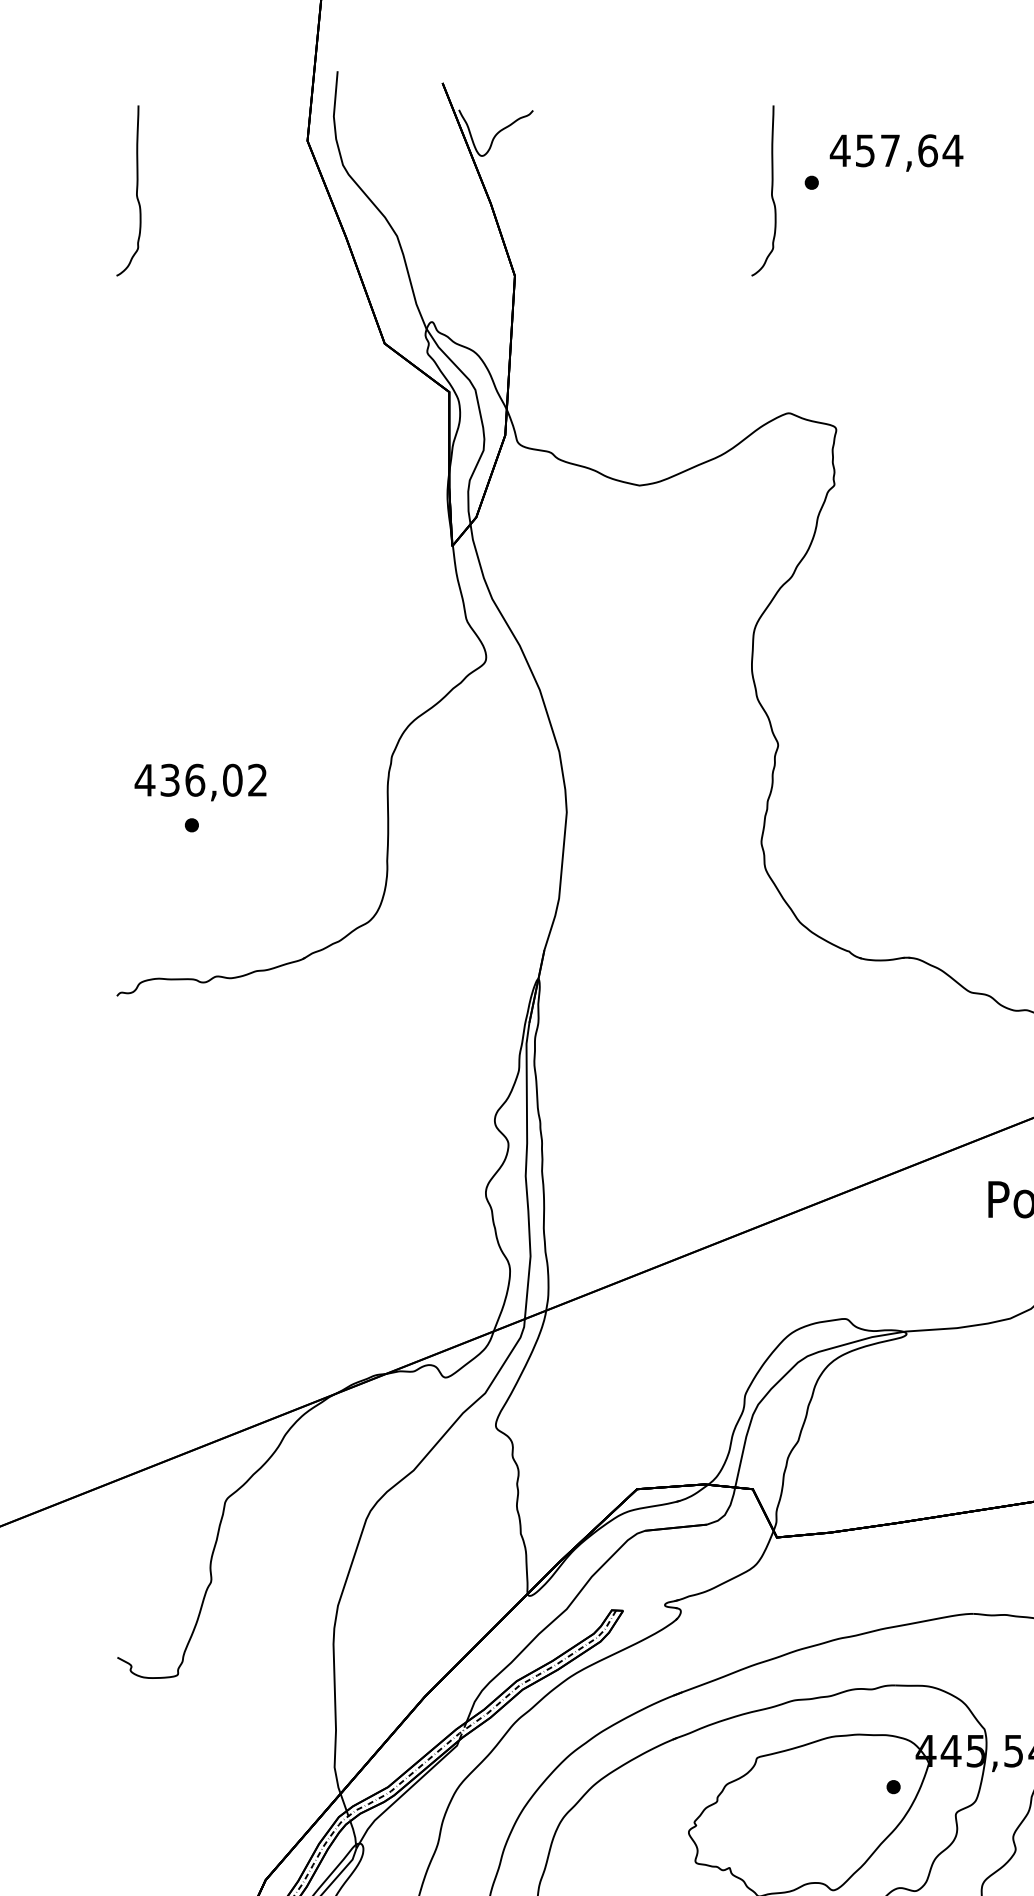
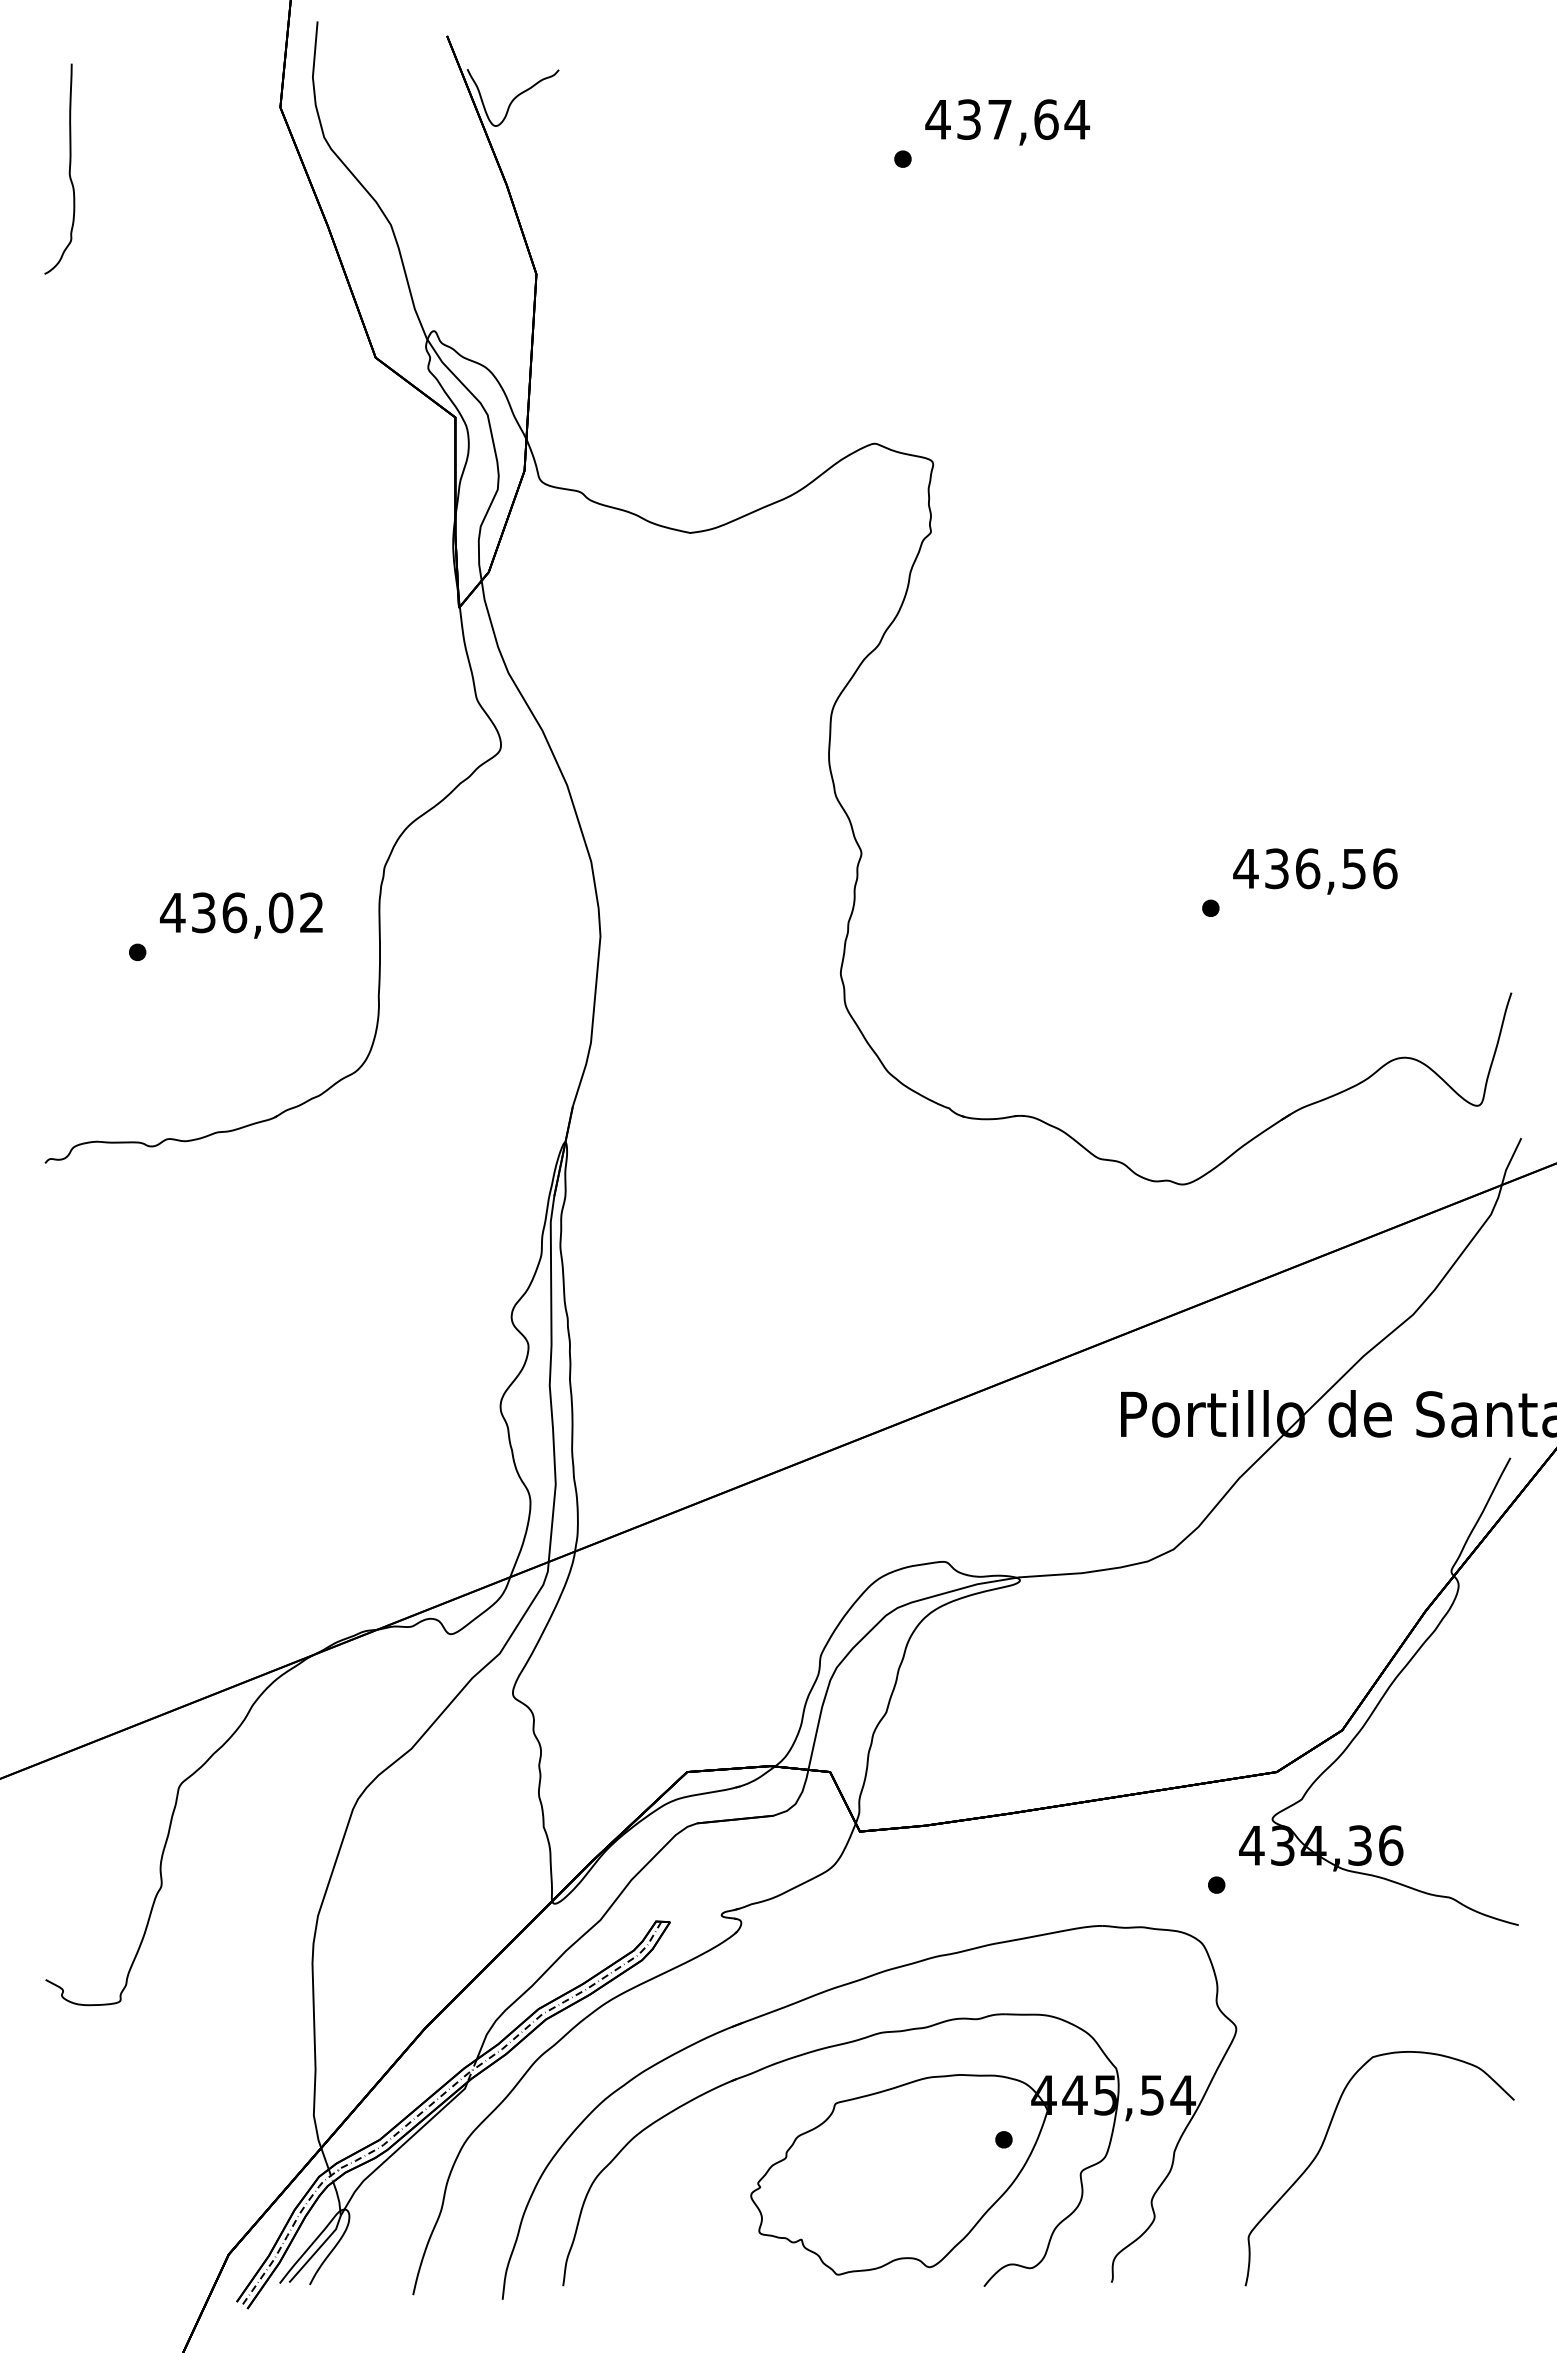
text: (864, 150) -> (968, 119), 457,64 -> 437,64
curve: (770, 192) -> (852, 171), removed
text: (200, 782) -> (241, 915), moved

